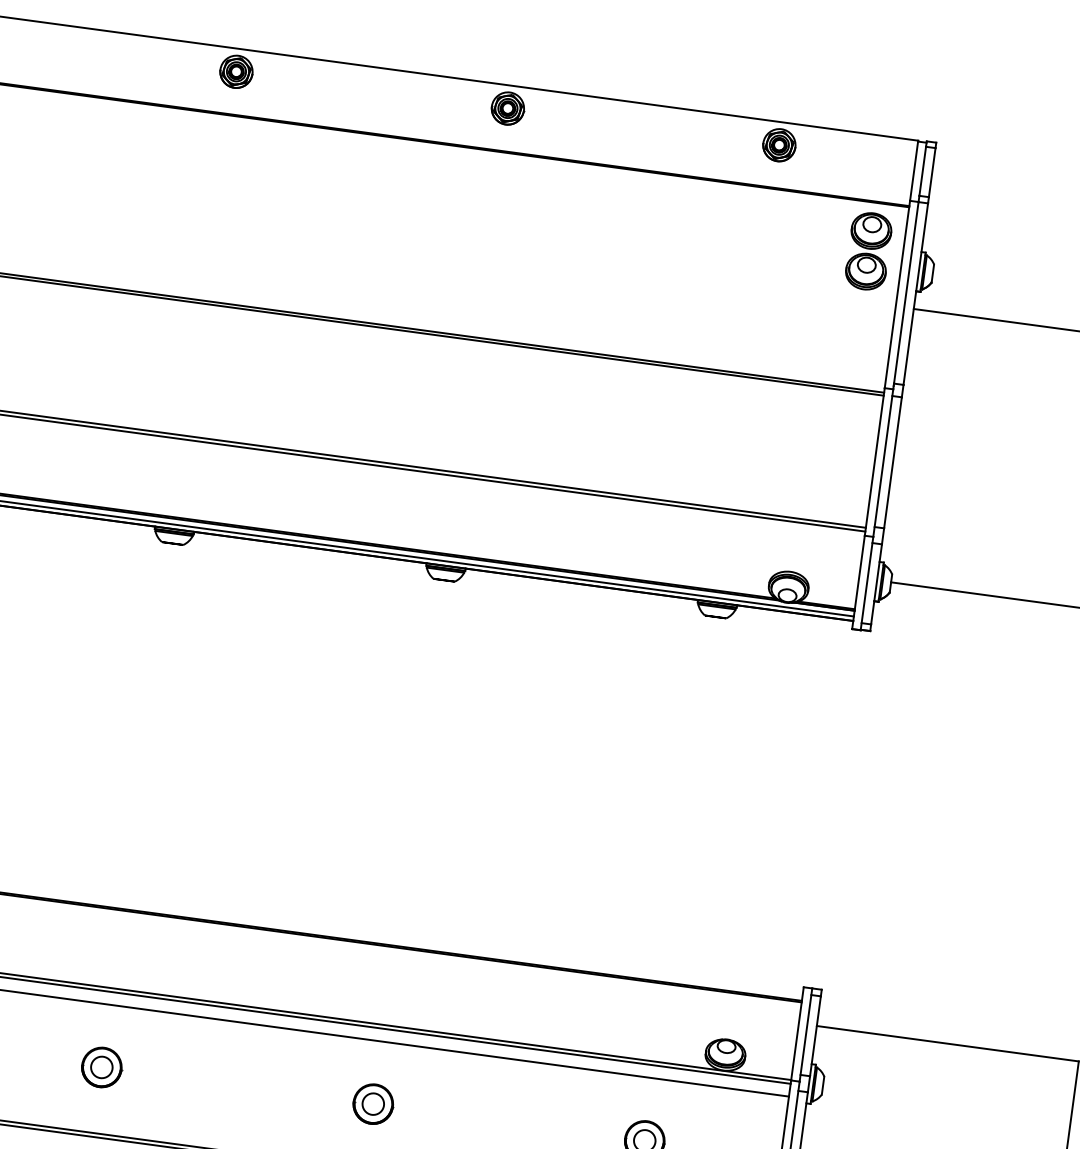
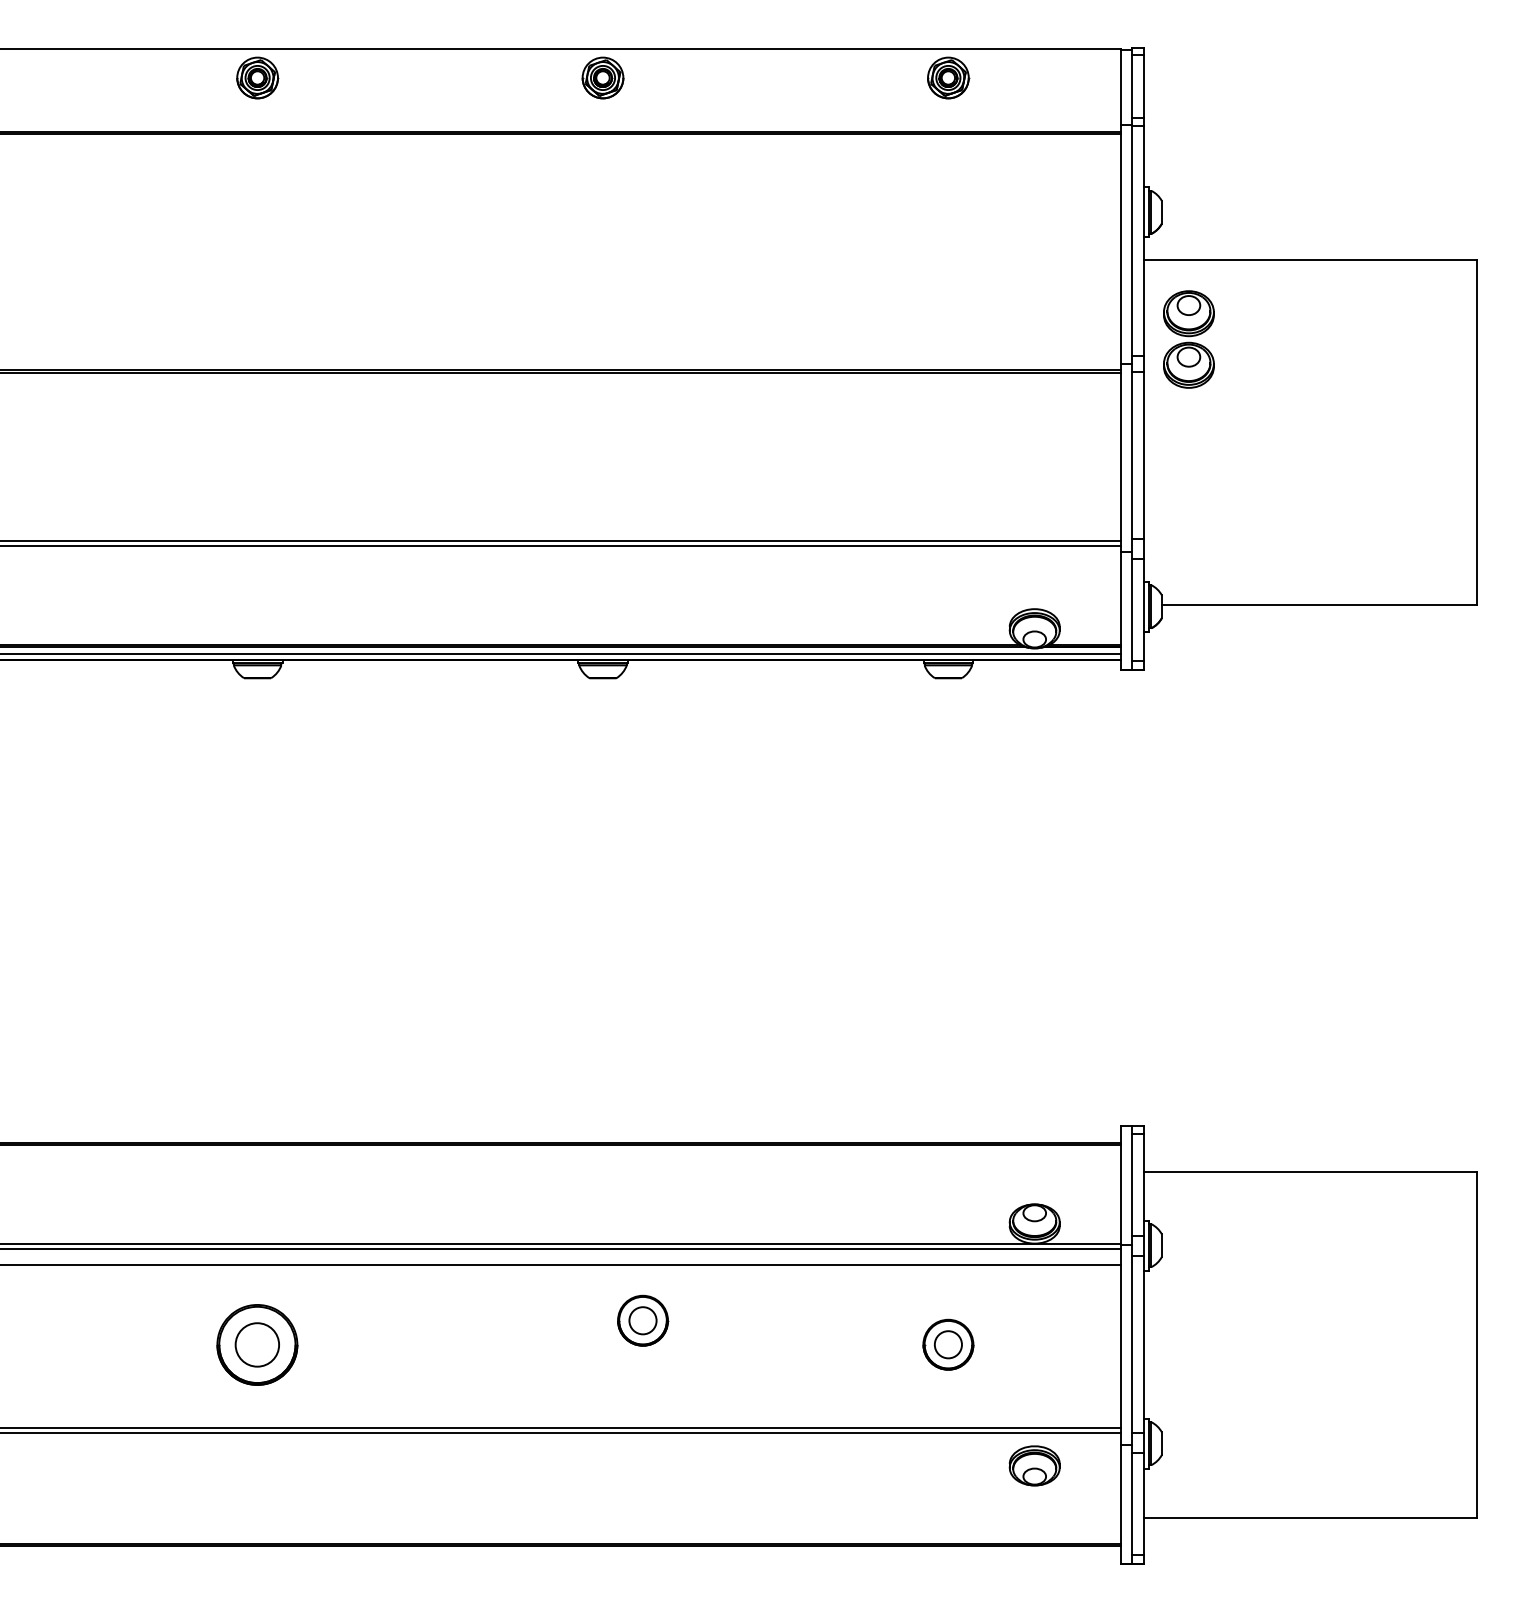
part: (868, 251) -> (1188, 339), moved
part: (101, 1067) -> (257, 1344), size x1.6
part: (373, 1103) -> (643, 1320), moved

